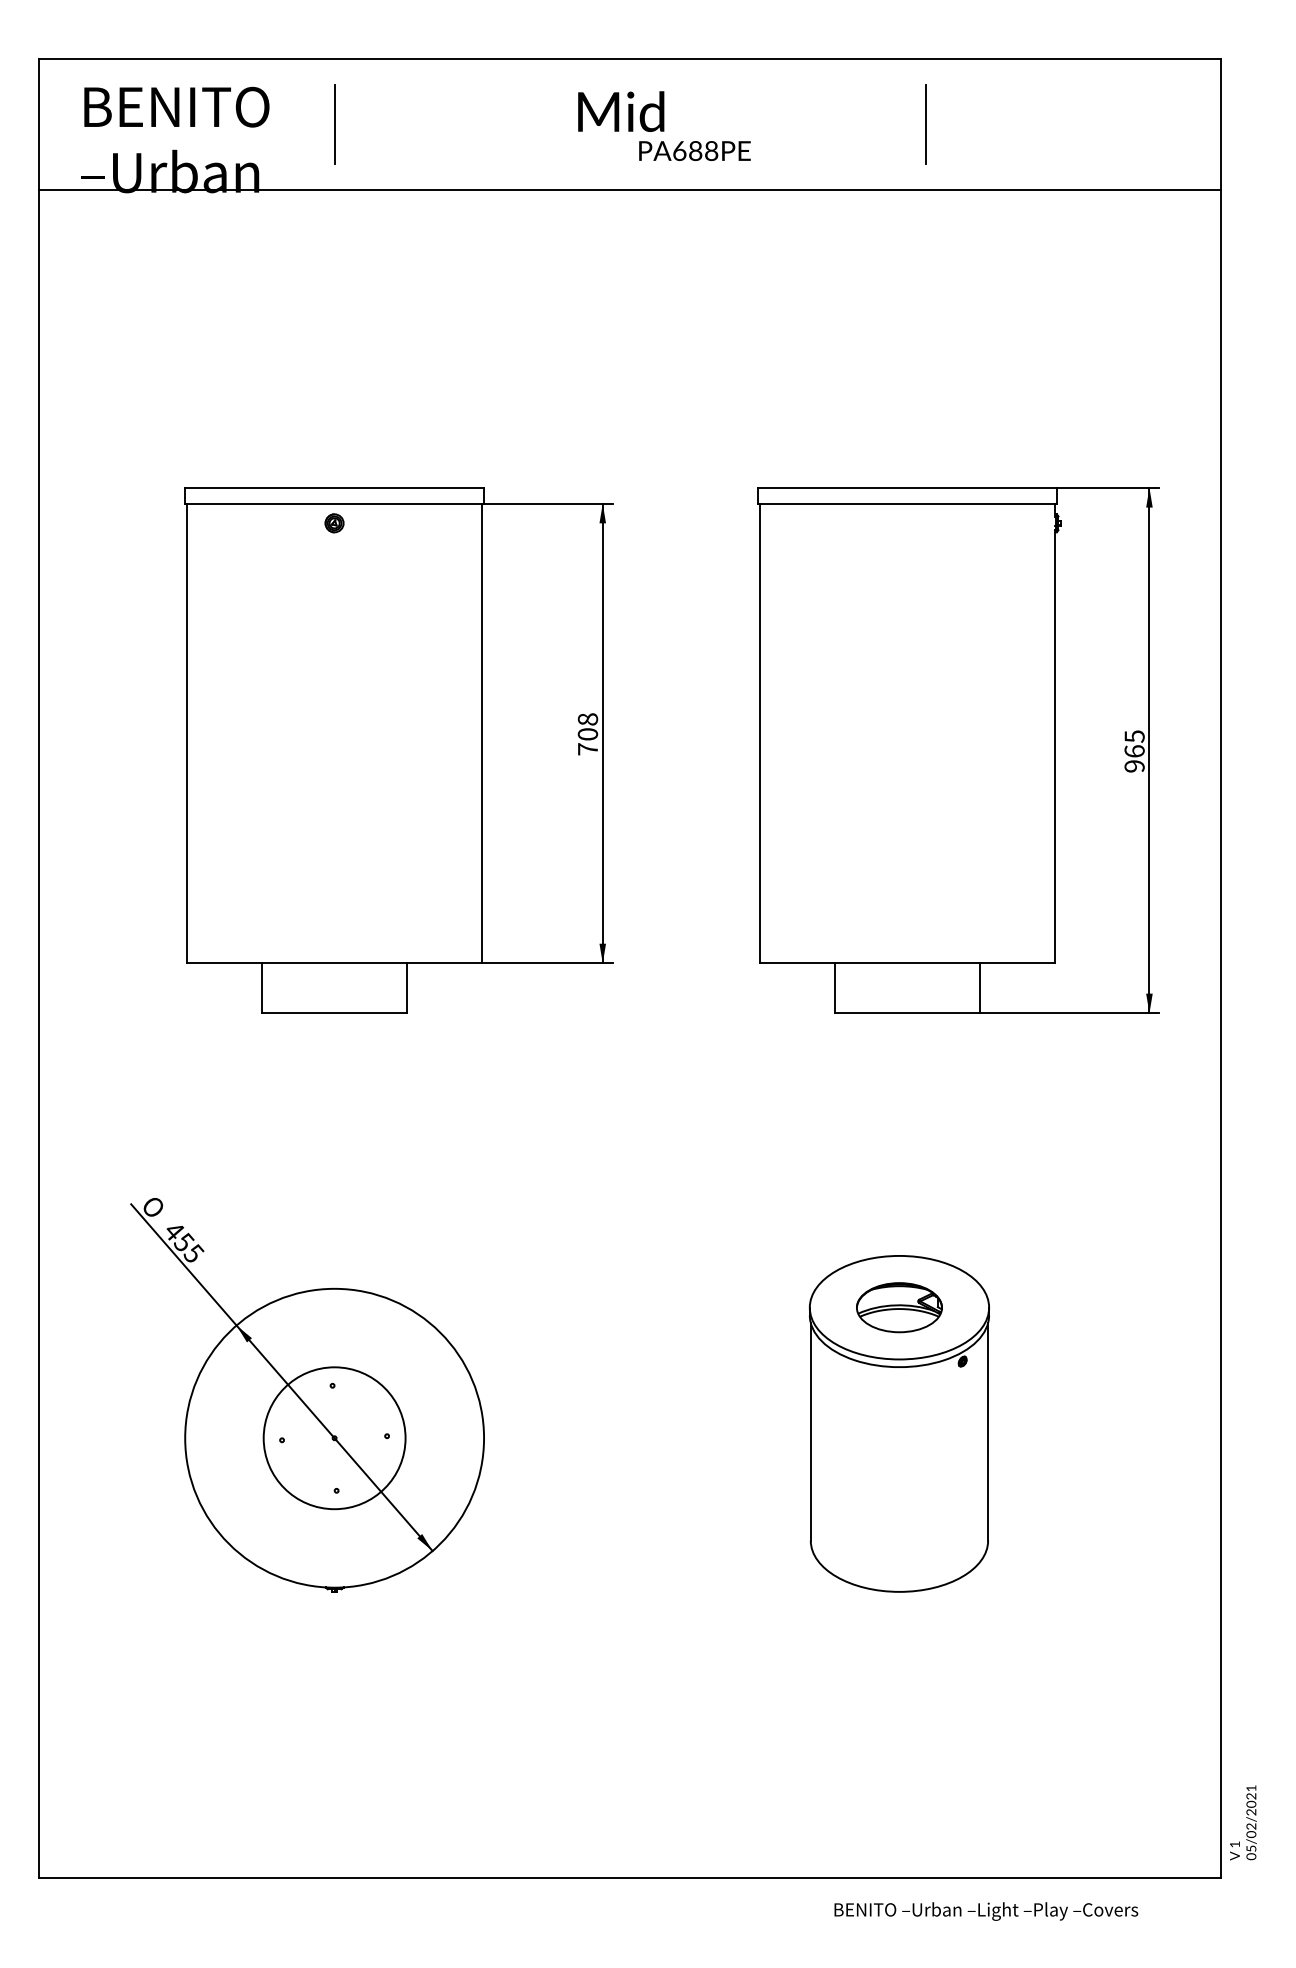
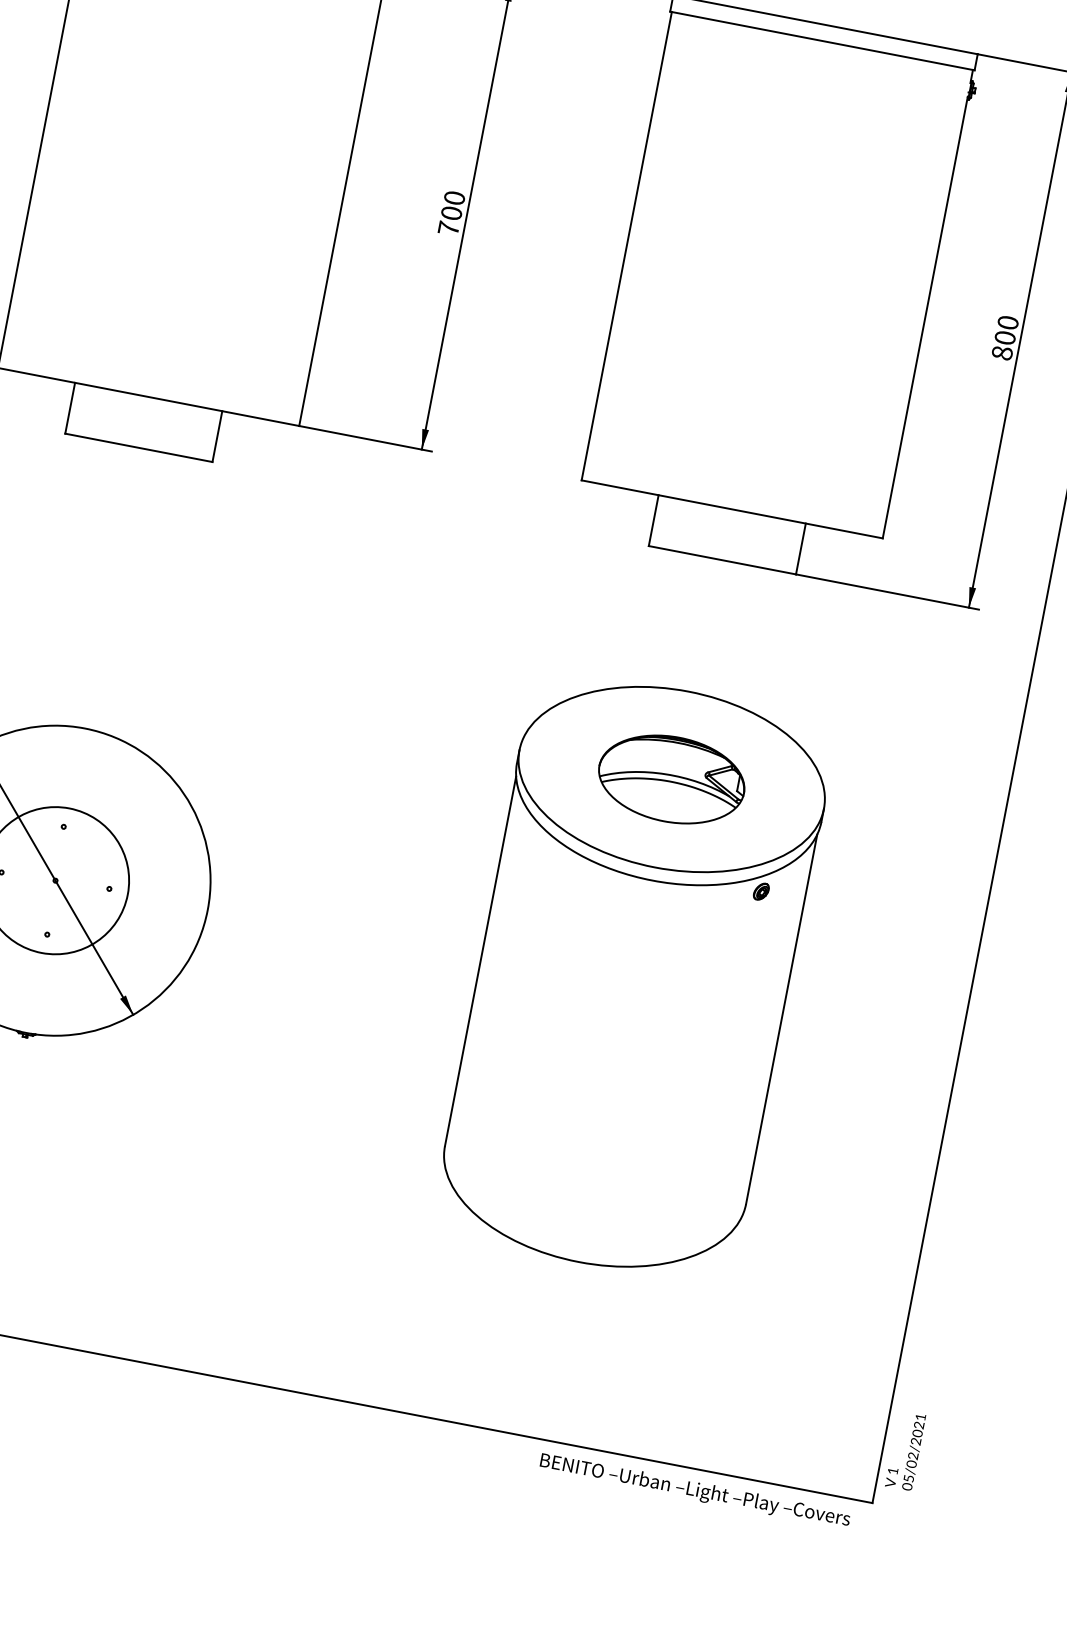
text: (587, 719) -> (454, 198), 708 -> 700
text: (1134, 751) -> (1005, 338), 965 -> 800
part: (899, 1423) -> (633, 976), size x1.67
text: (986, 1911) -> (695, 1491), moved

